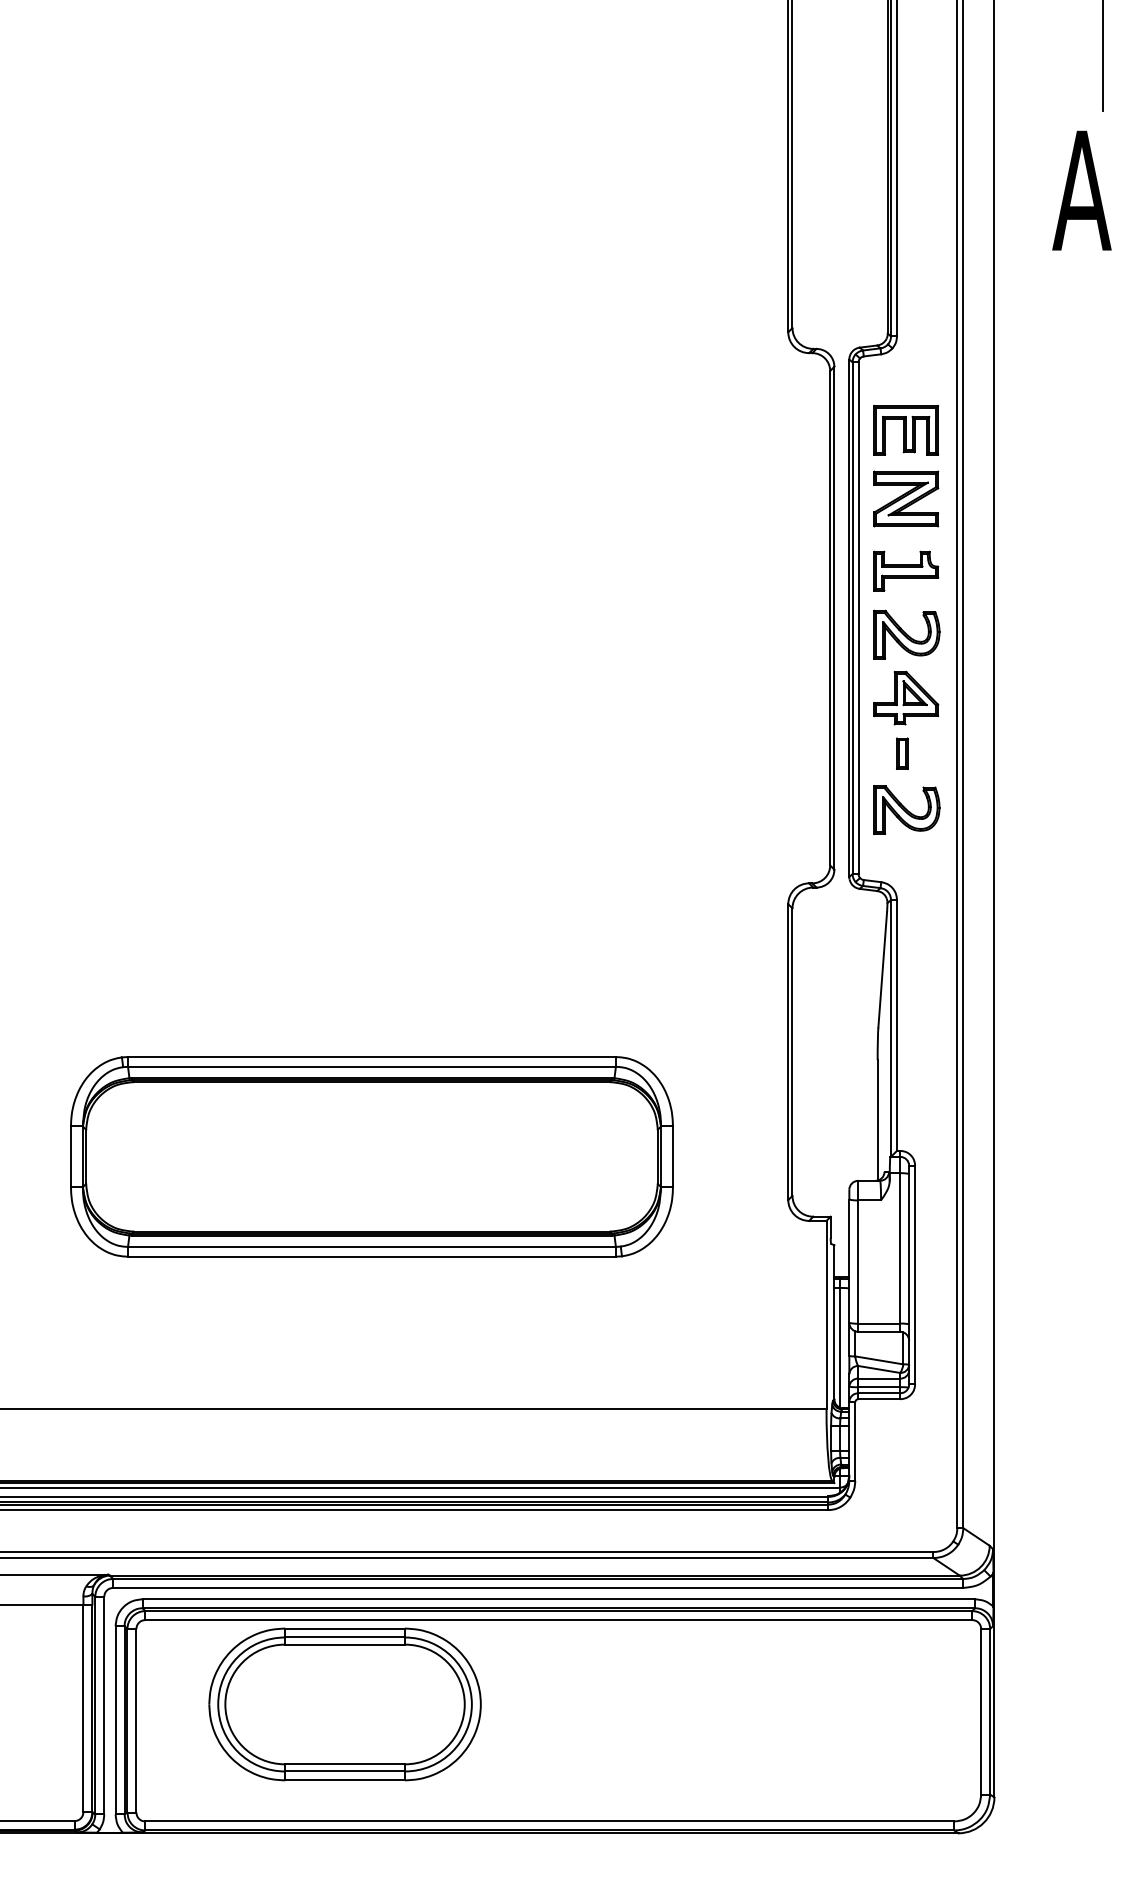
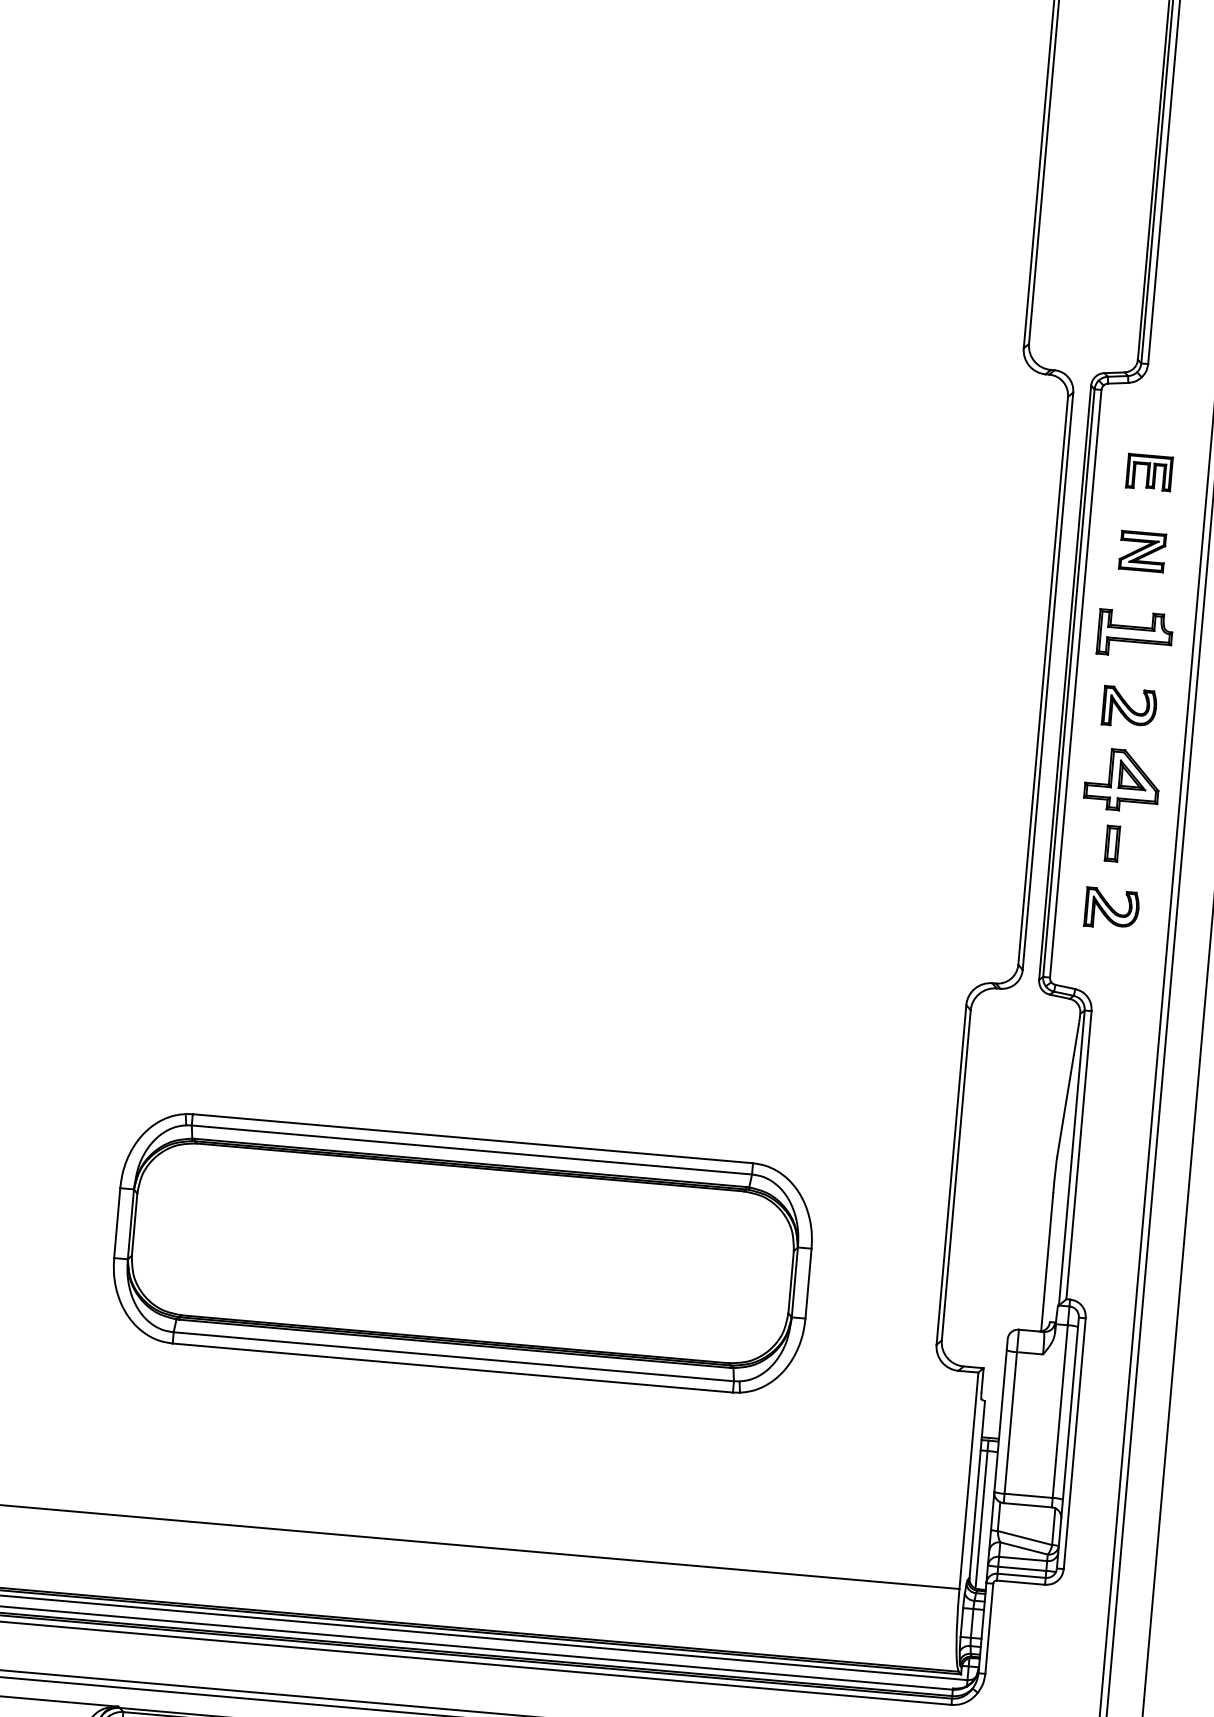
part: (906, 429) -> (1149, 471), size x0.6
part: (906, 498) -> (1142, 551), size x0.6
part: (906, 634) -> (1129, 707), size x0.7
part: (906, 809) -> (1111, 908), size x0.7

